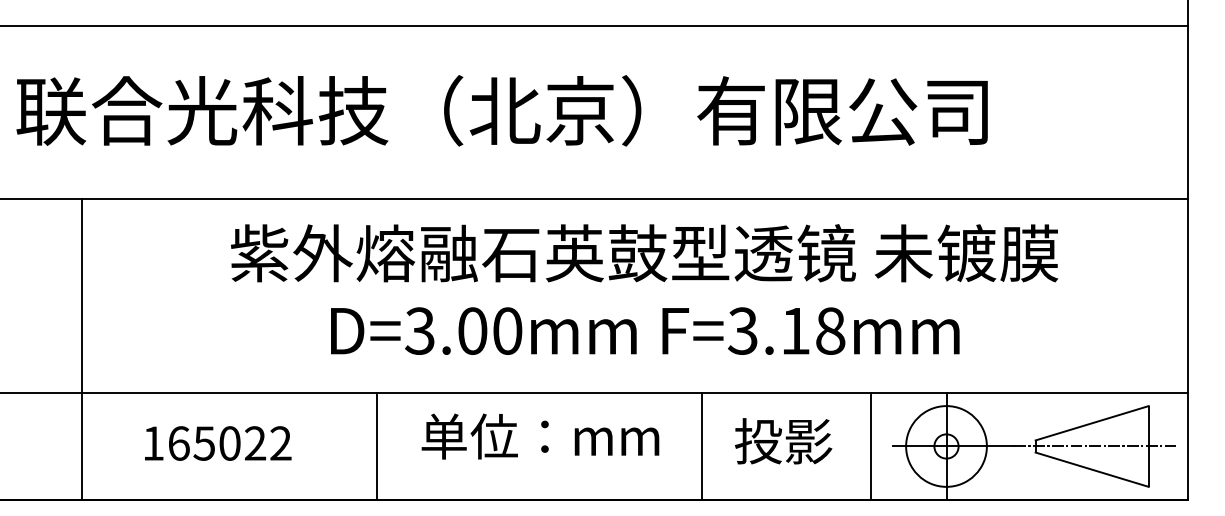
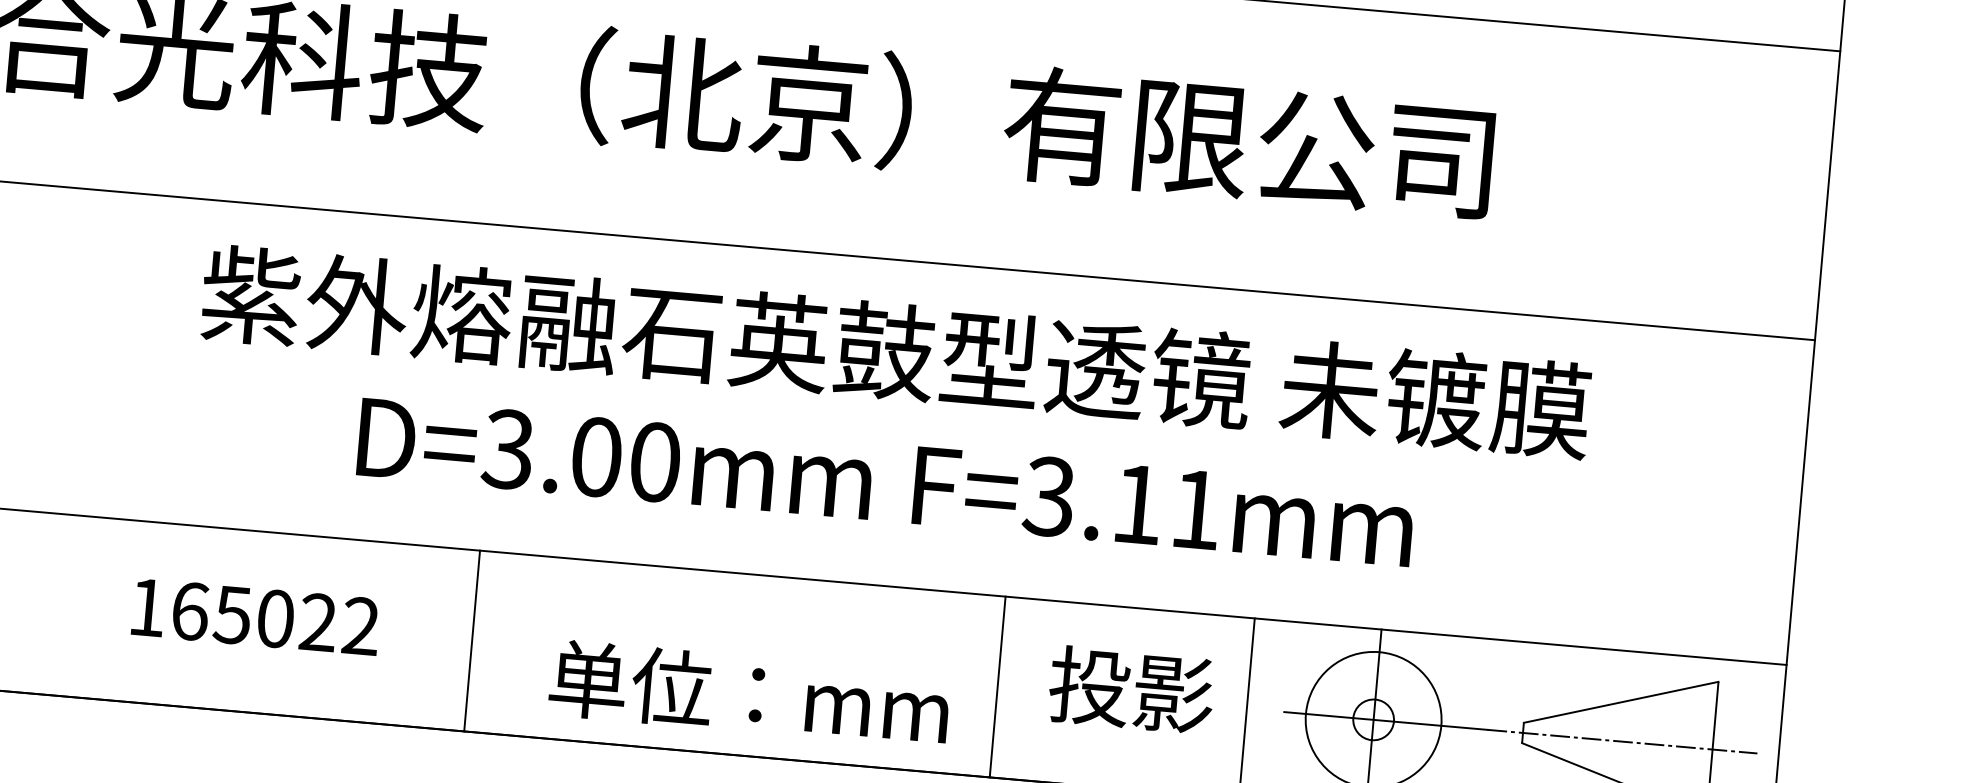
text: (830, 330) -> (1196, 508), F=3.18mm -> F=3.11mm
text: (540, 436) -> (749, 694), moved
text: (783, 441) -> (1131, 690), moved
text: (218, 443) -> (256, 617), moved
line: (376, 446) -> (472, 641), moved
line: (702, 446) -> (998, 687), moved

